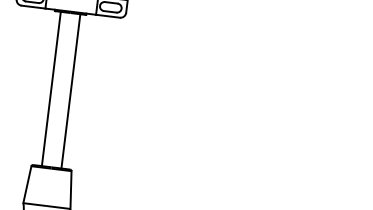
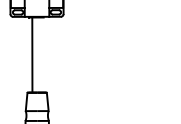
line: (70, 90) -> (41, 54), removed

